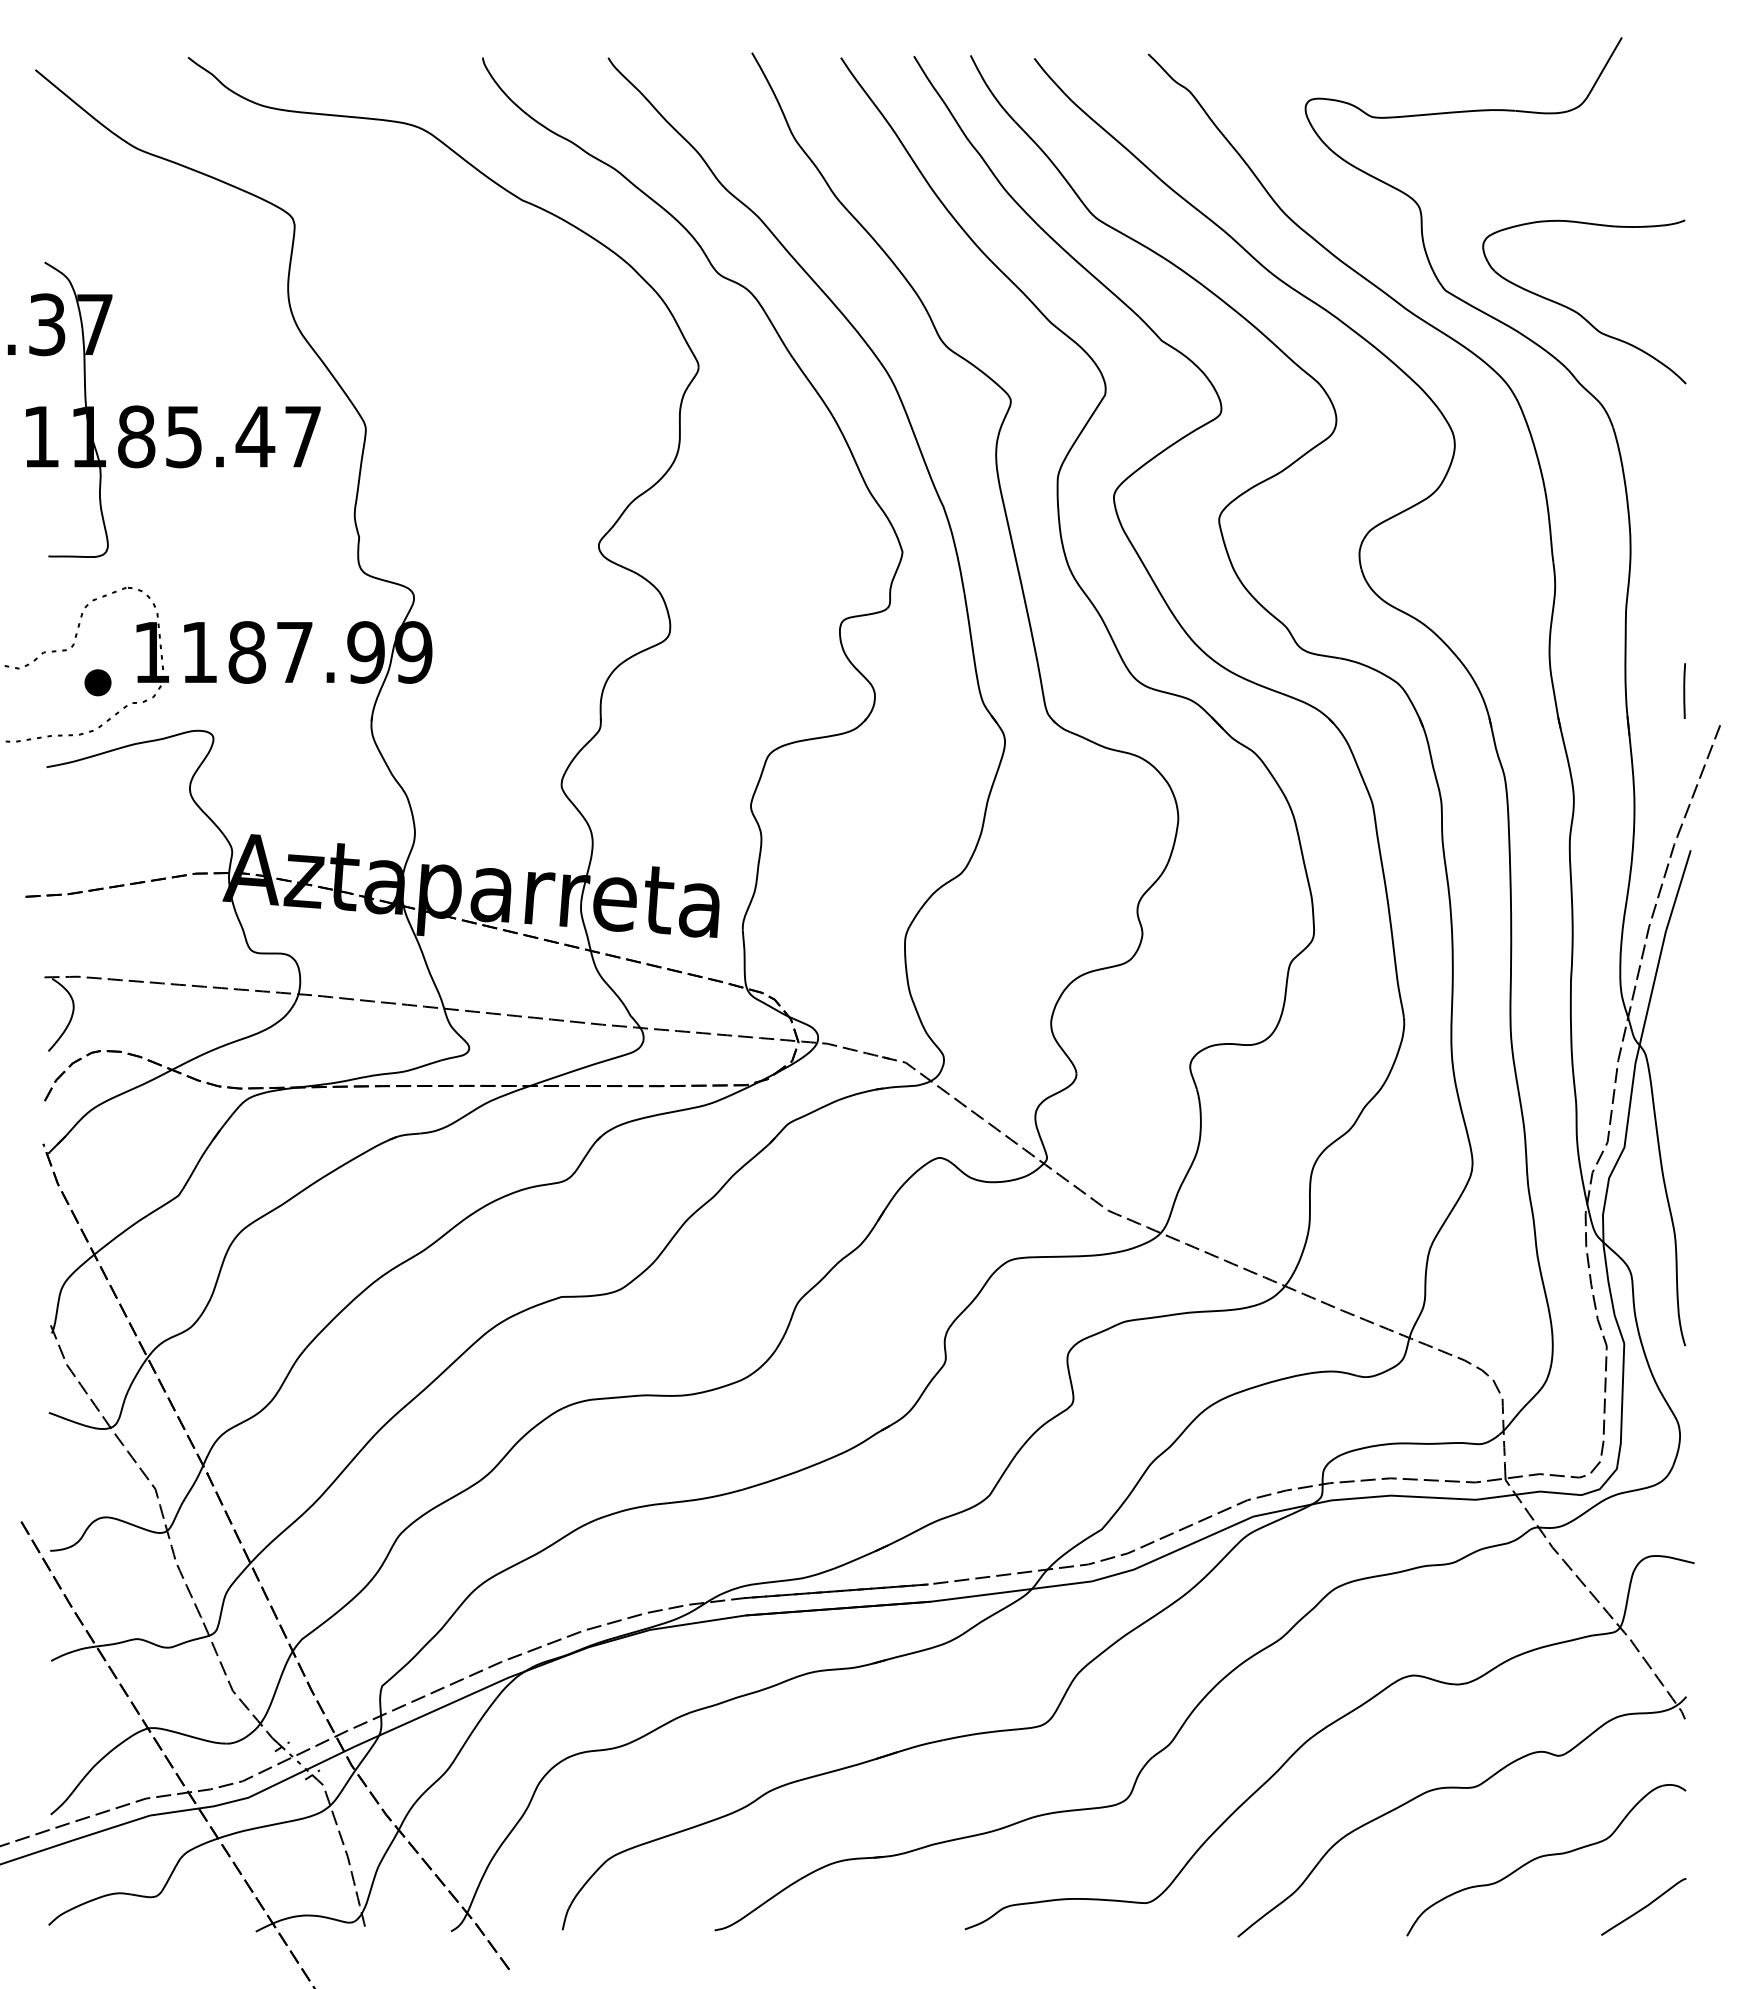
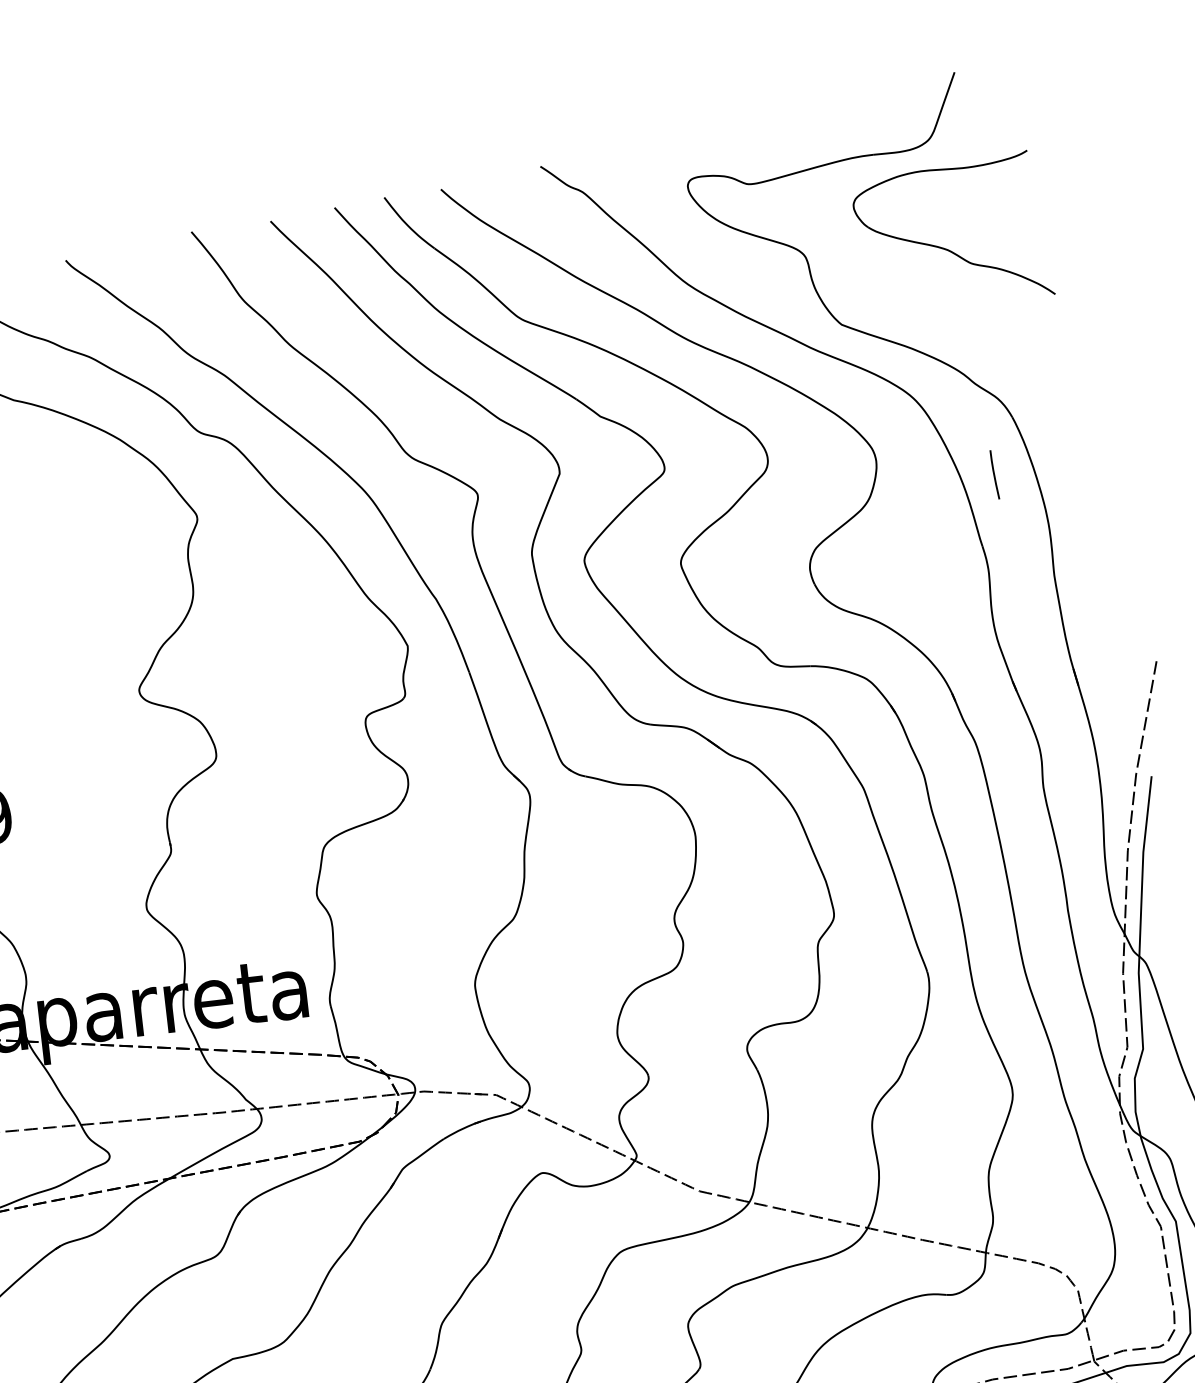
part: (1577, 311) -> (947, 248), moved
line: (1684, 690) -> (994, 474), moved

